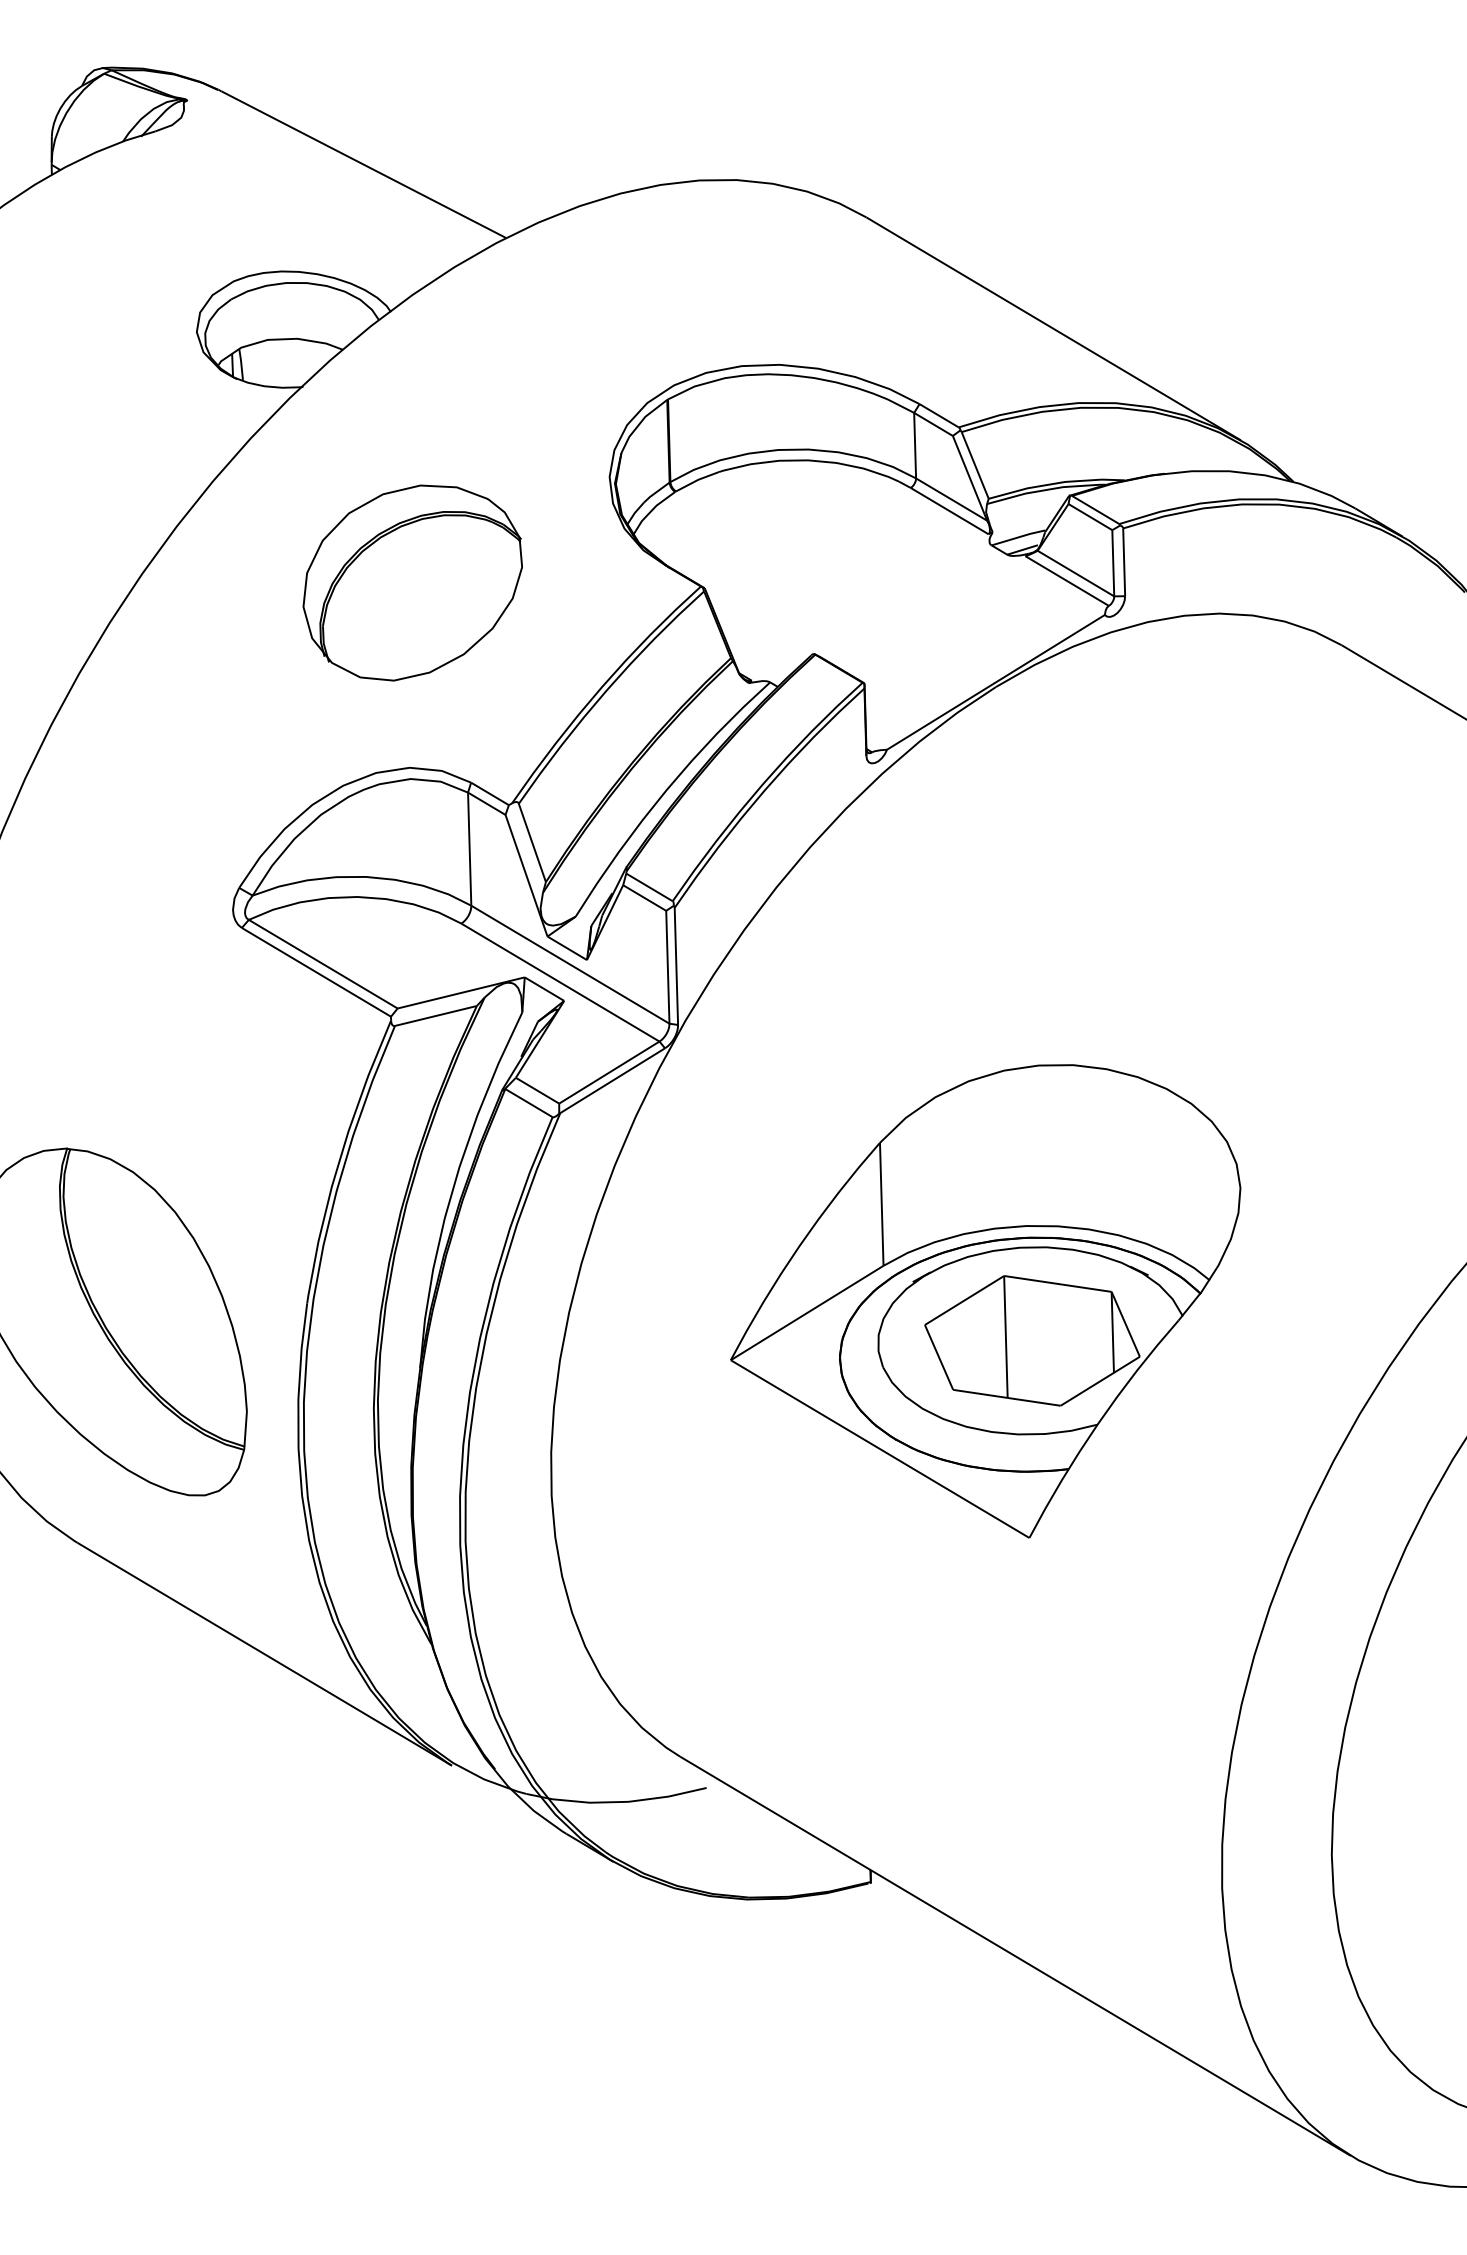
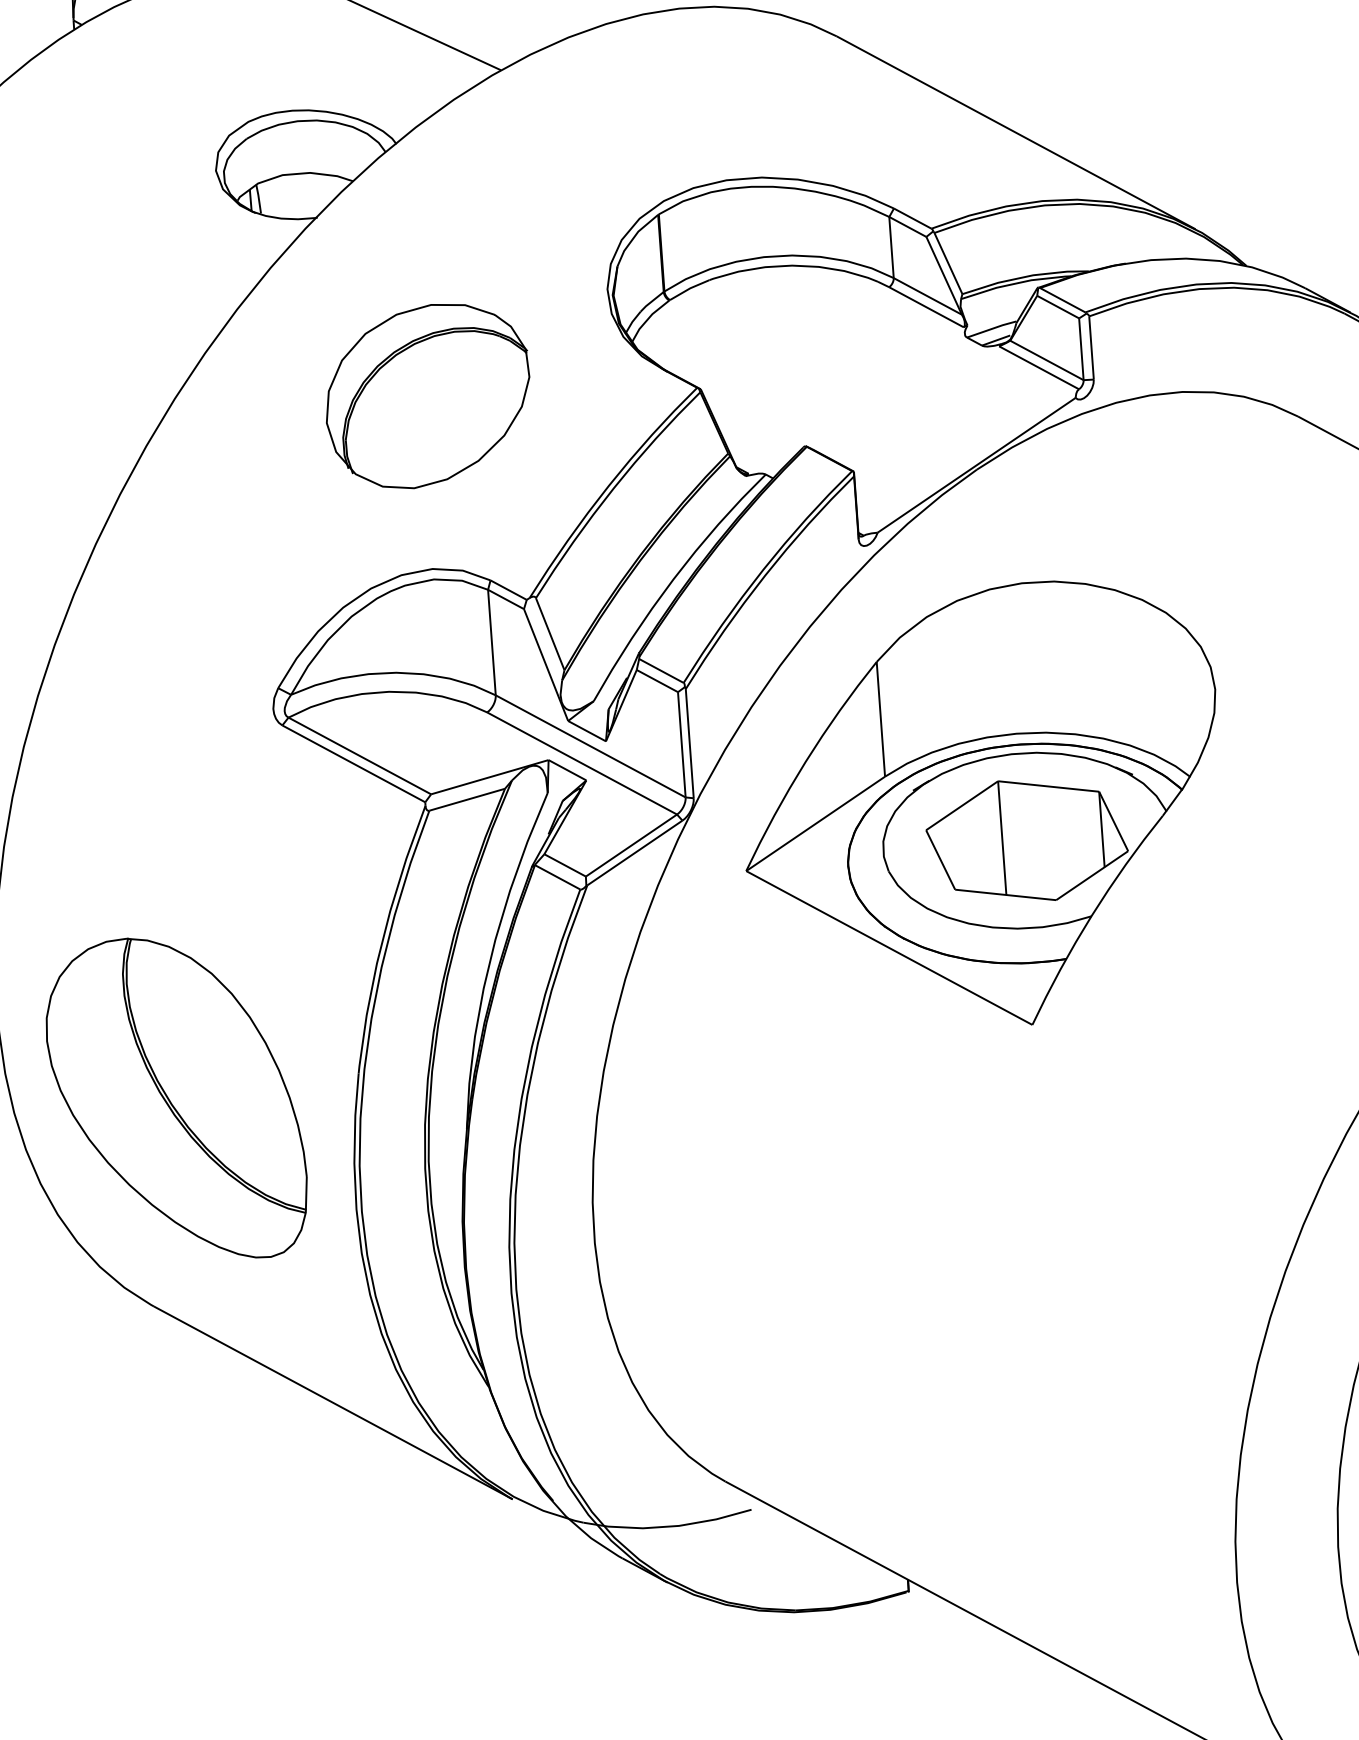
part: (985, 1301) -> (981, 805), moved

